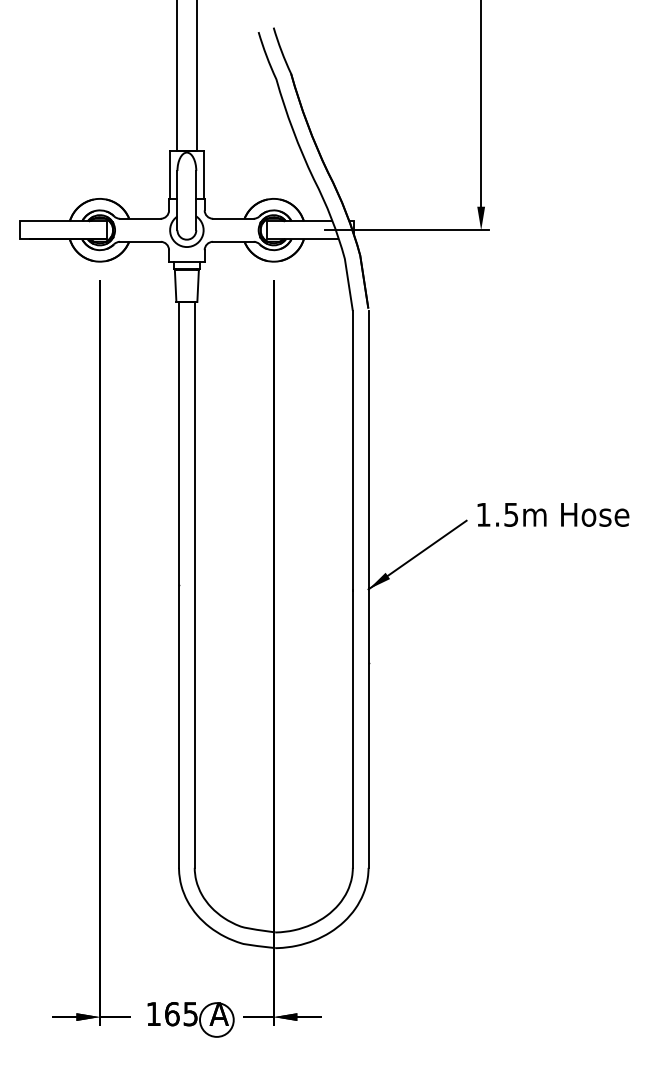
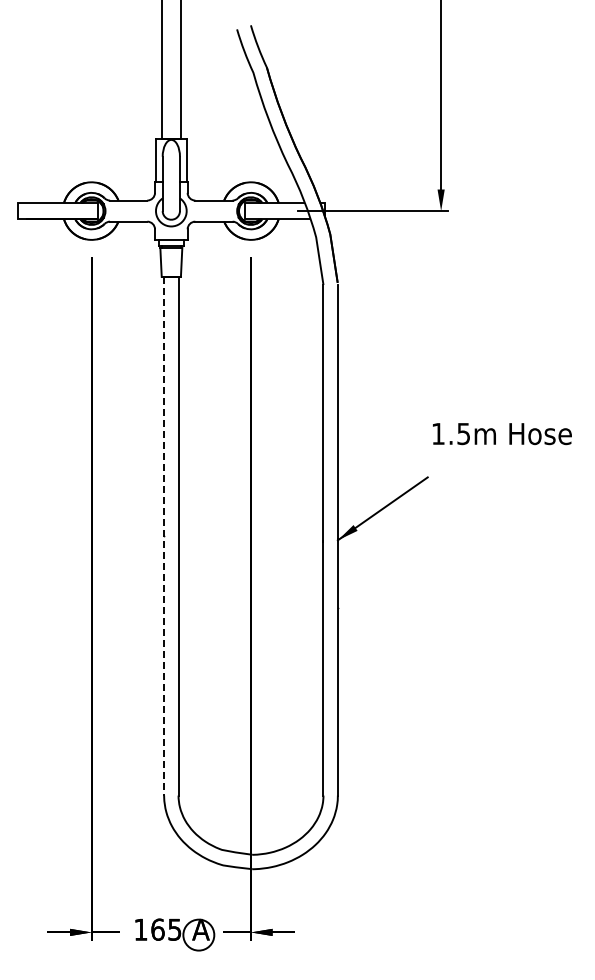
text: (553, 515) -> (502, 434), moved
line: (179, 585) -> (164, 536), solid -> dashed

